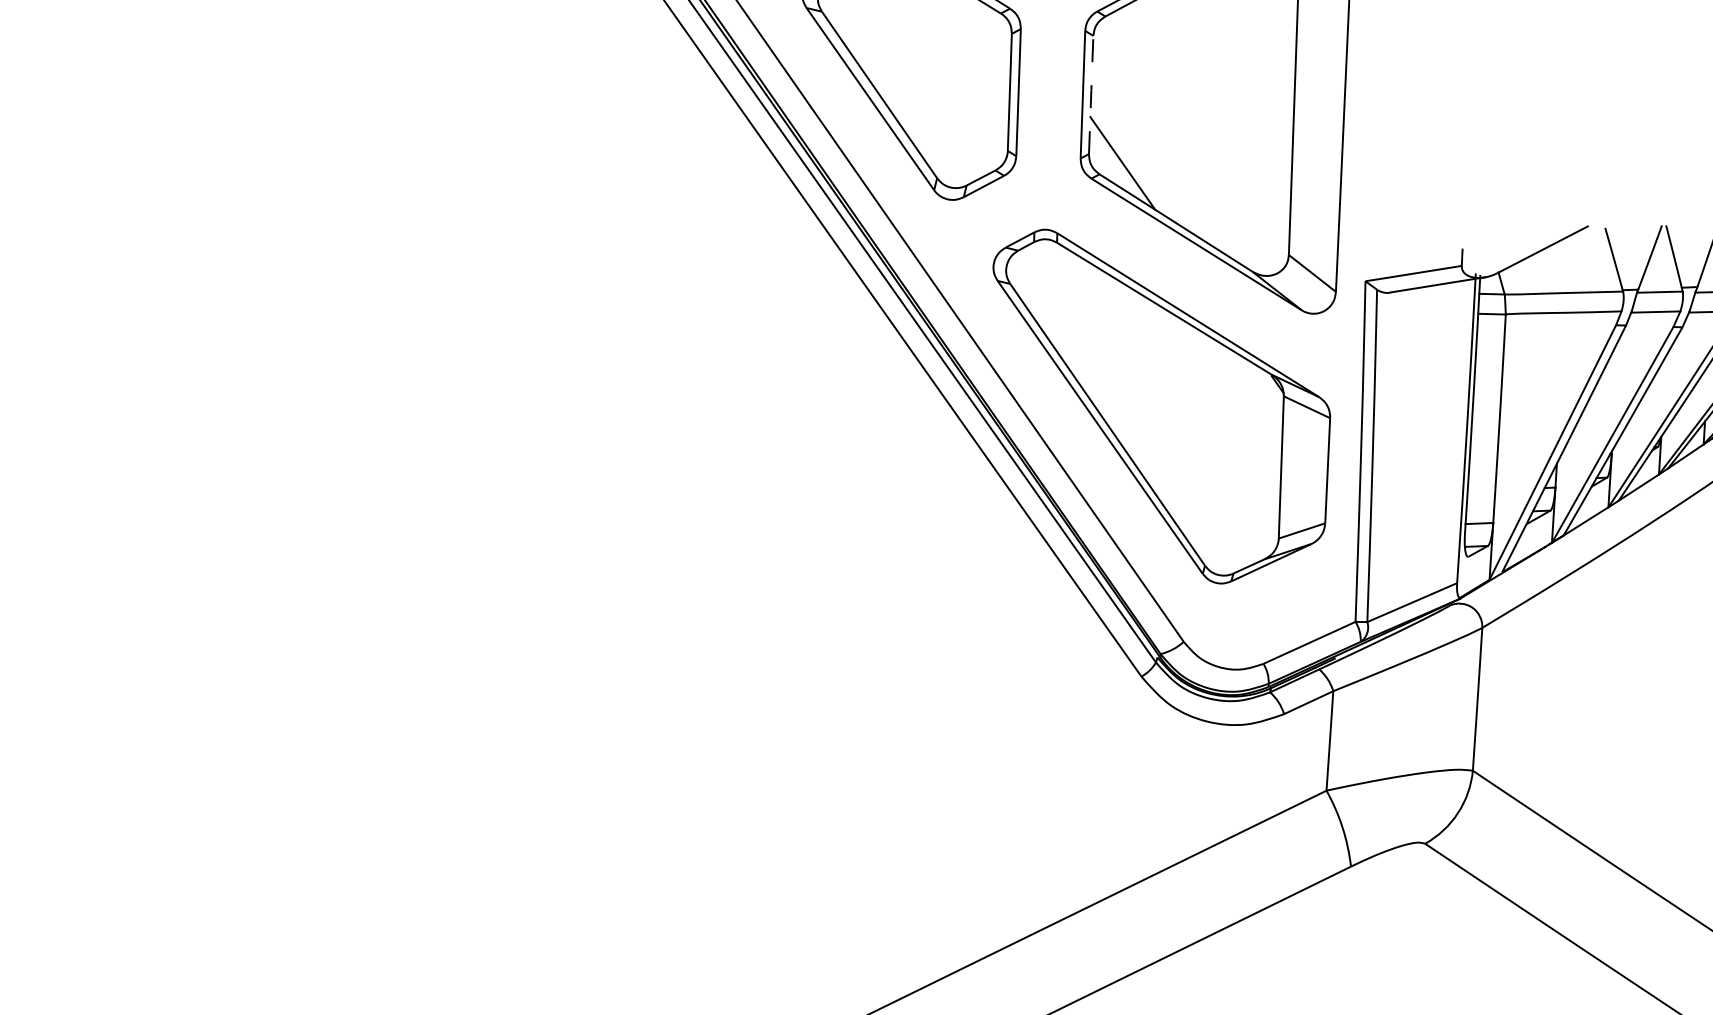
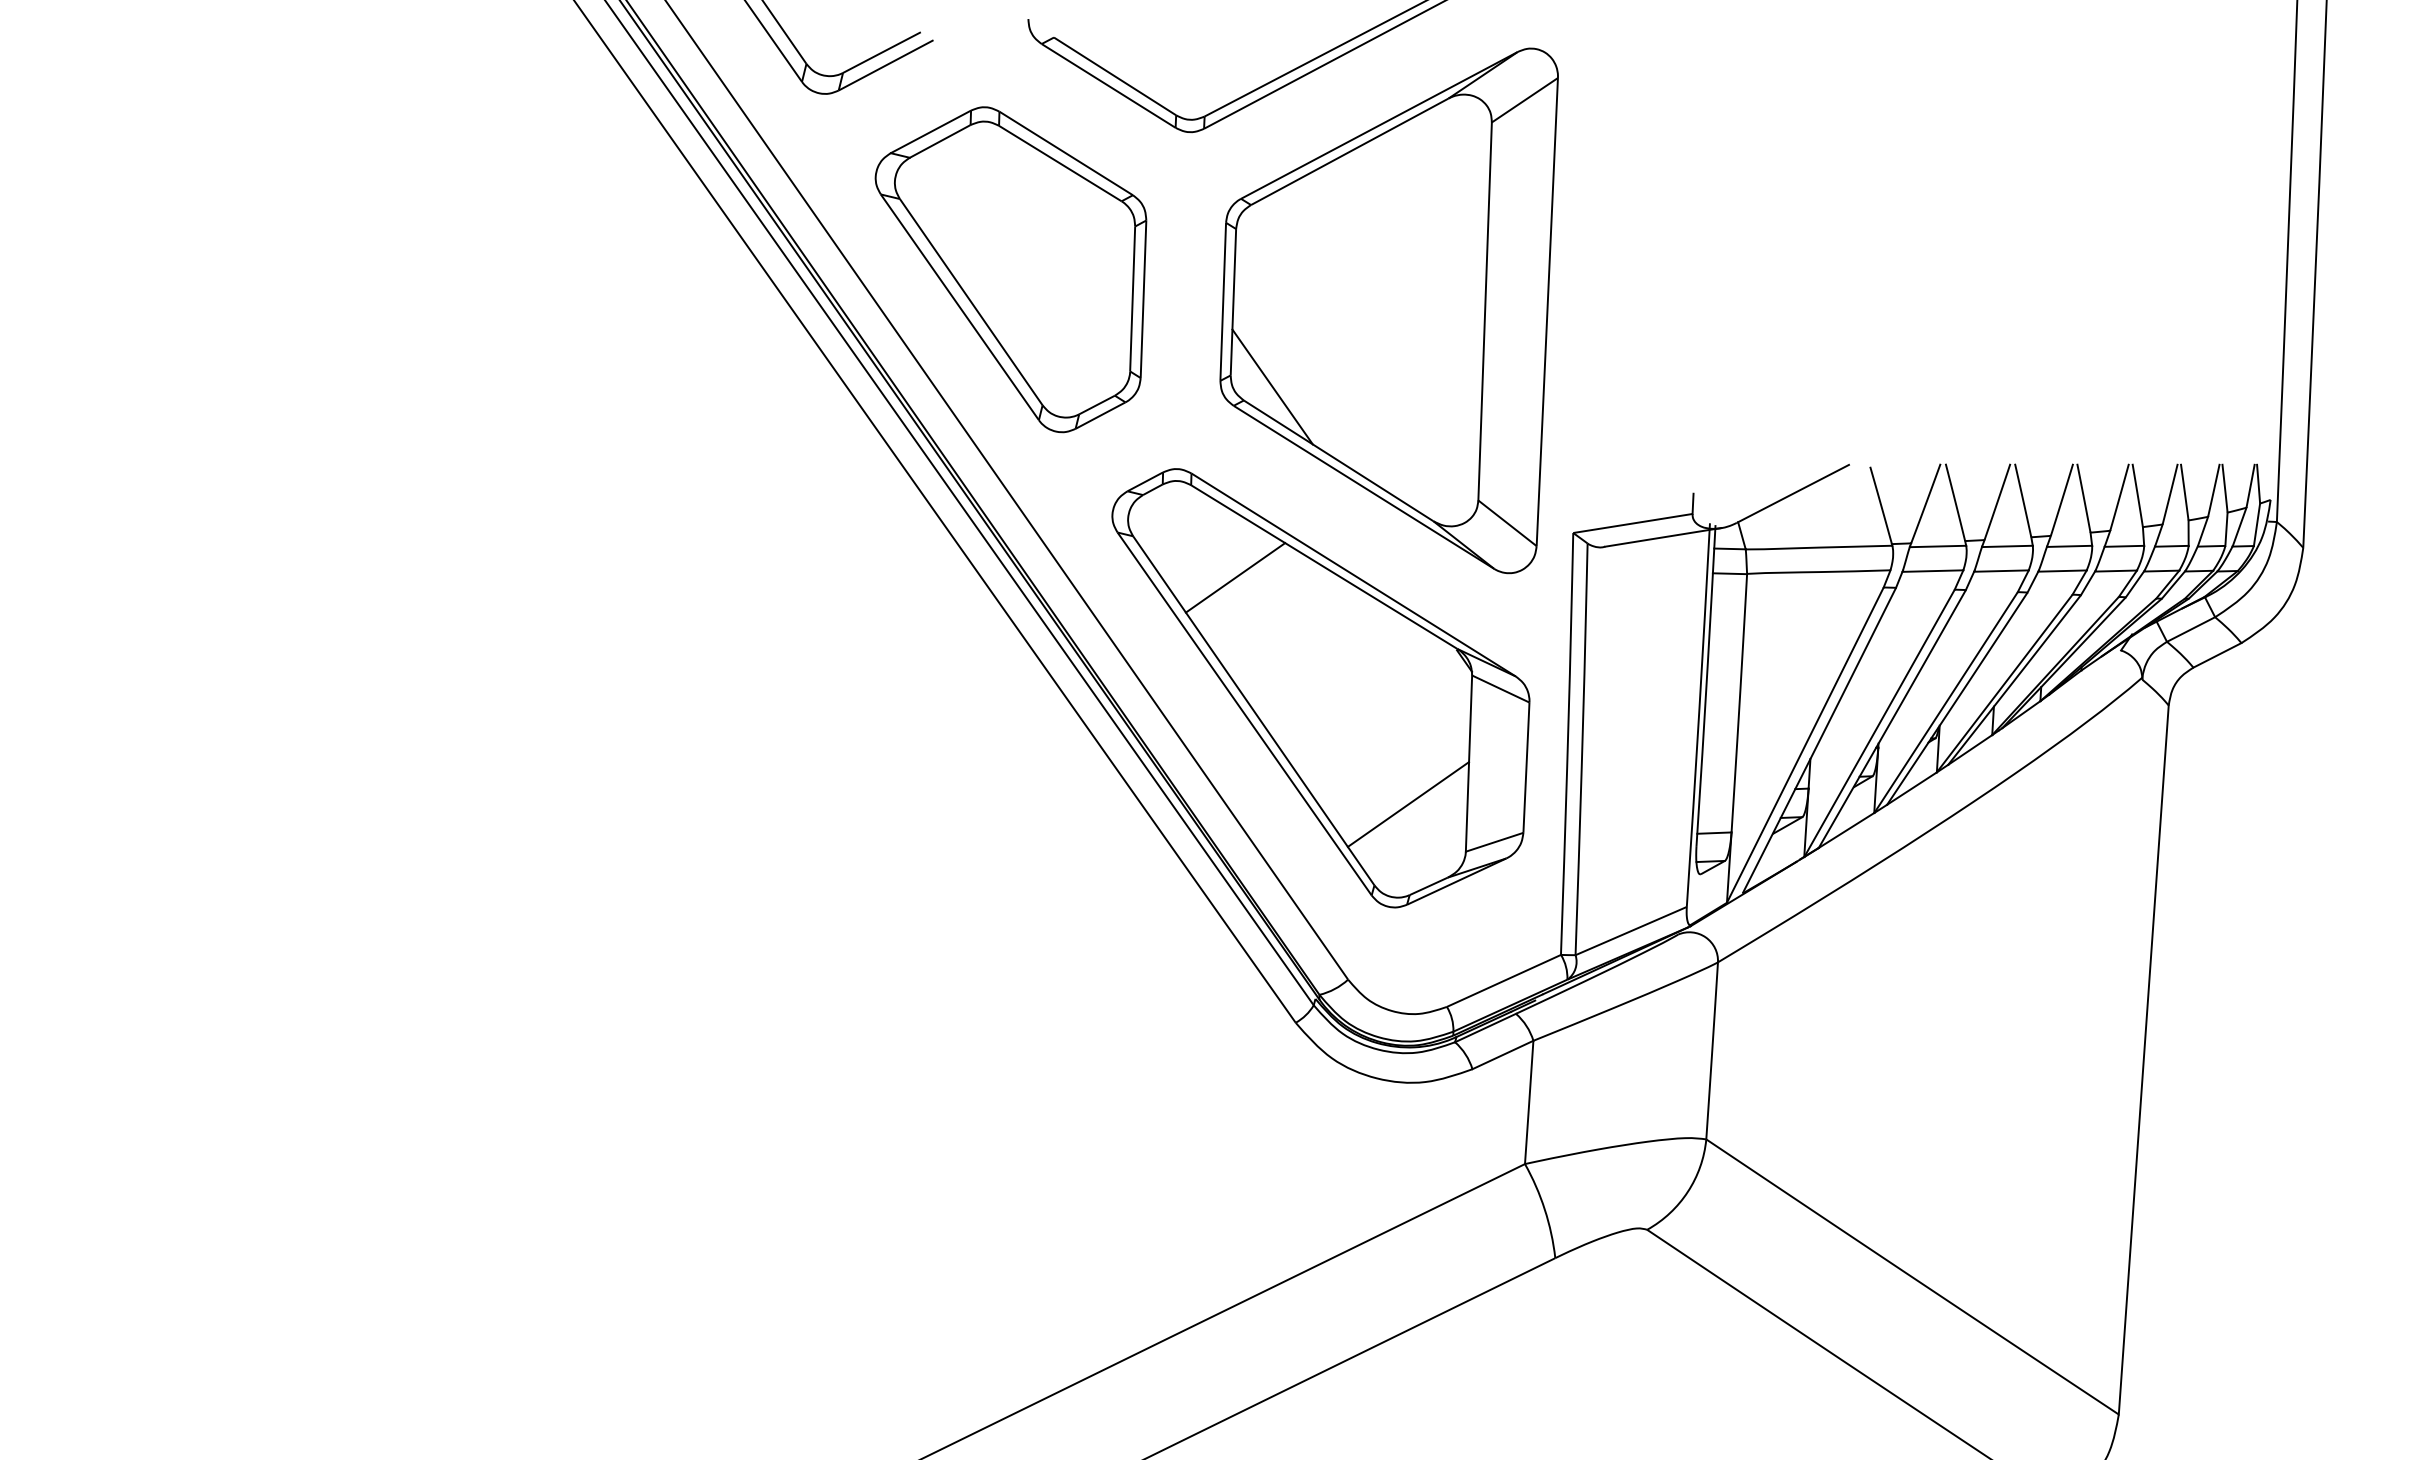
line: (1091, 95) -> (1233, 302), dashed -> solid
line: (1092, 317) -> (1235, 577), added
line: (1232, 500) -> (1408, 804), added

